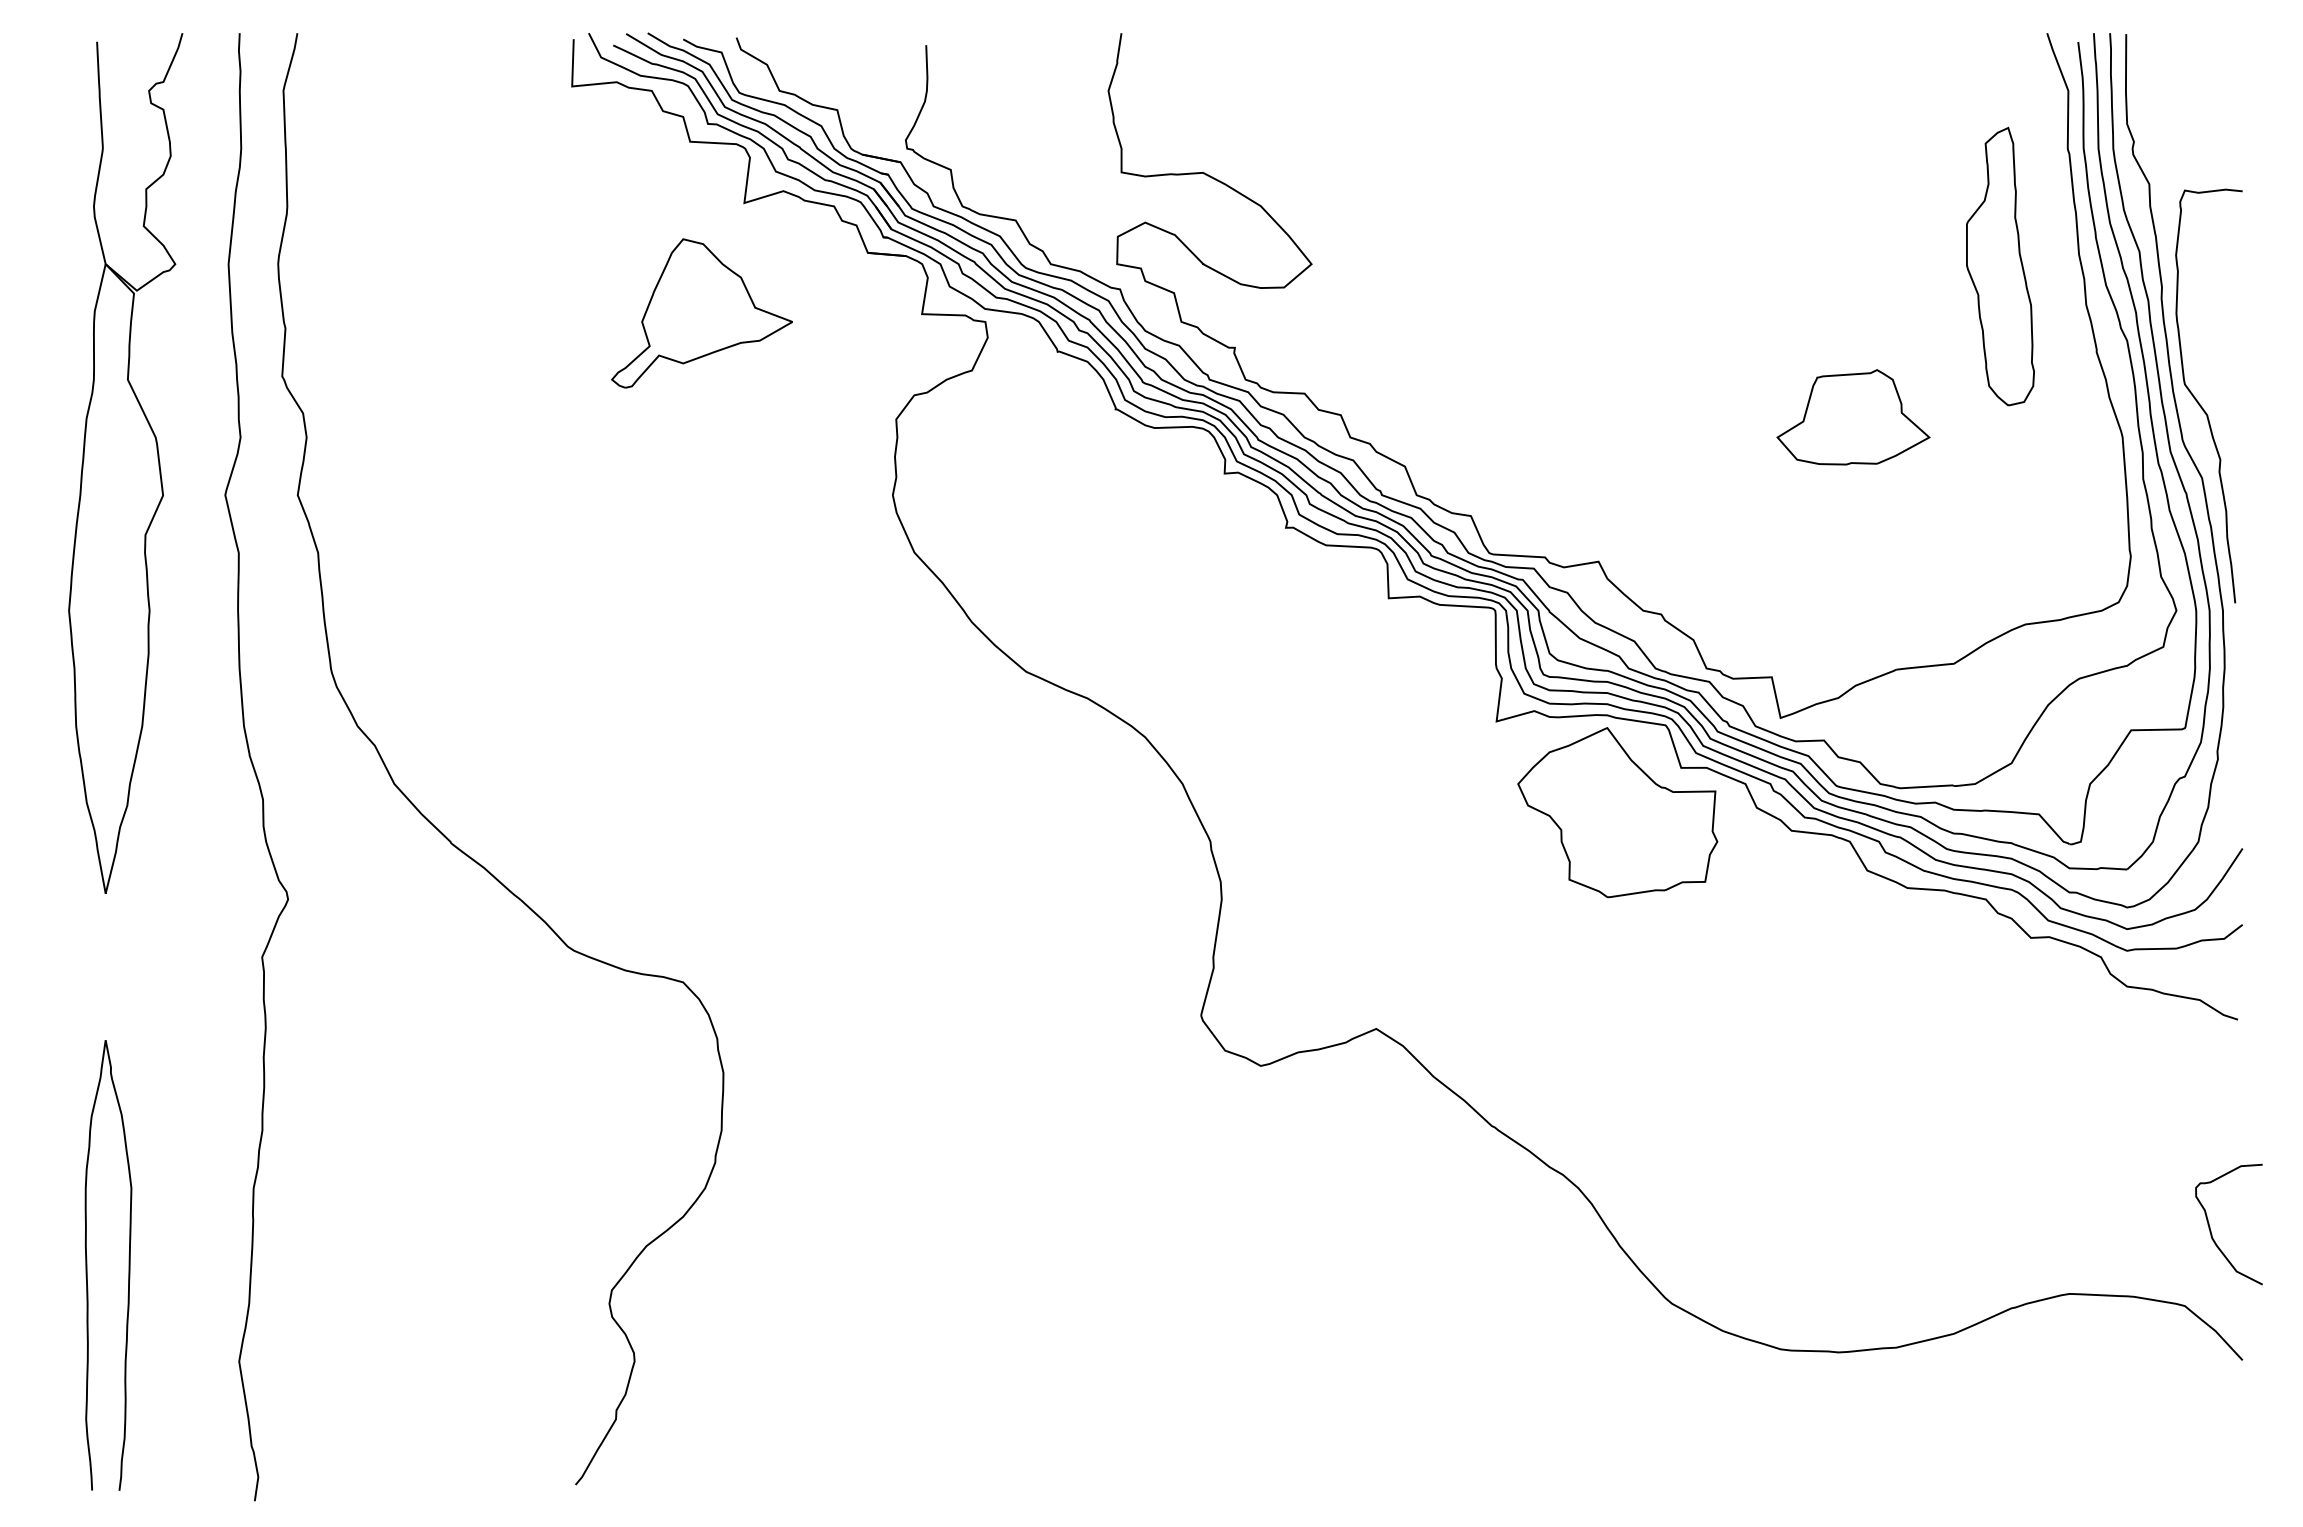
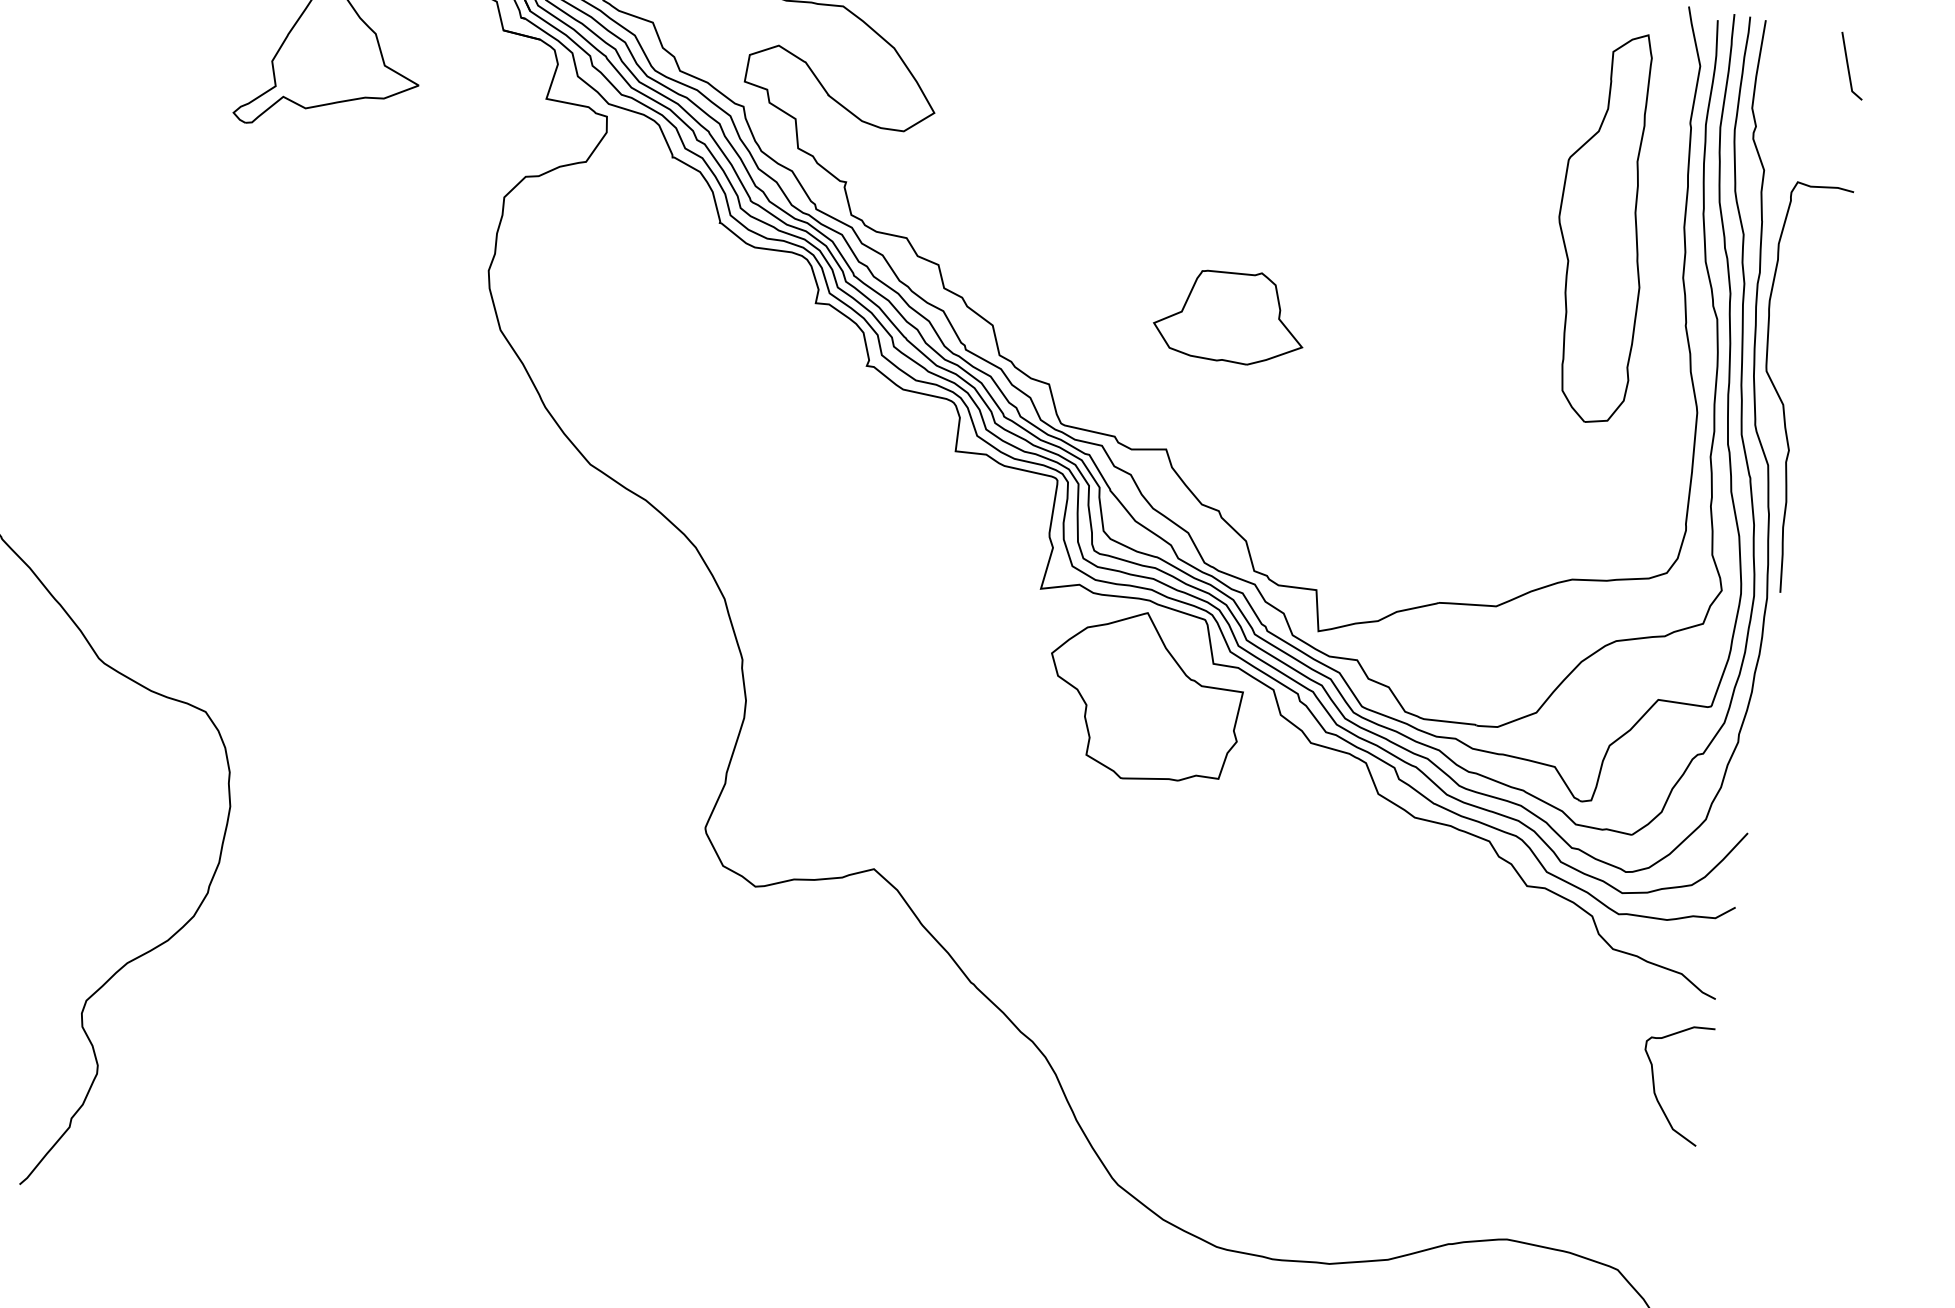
line: (2216, 65) -> (1848, 65), added
part: (2000, 266) -> (1605, 226), size x1.43
part: (1853, 417) -> (1231, 315), moved
curve: (2211, 1230) -> (1654, 1085), moved

